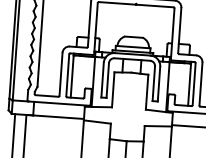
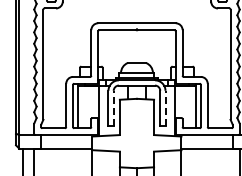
line: (107, 80) -> (113, 108), solid -> dashed
line: (158, 84) -> (165, 108), solid -> dashed

